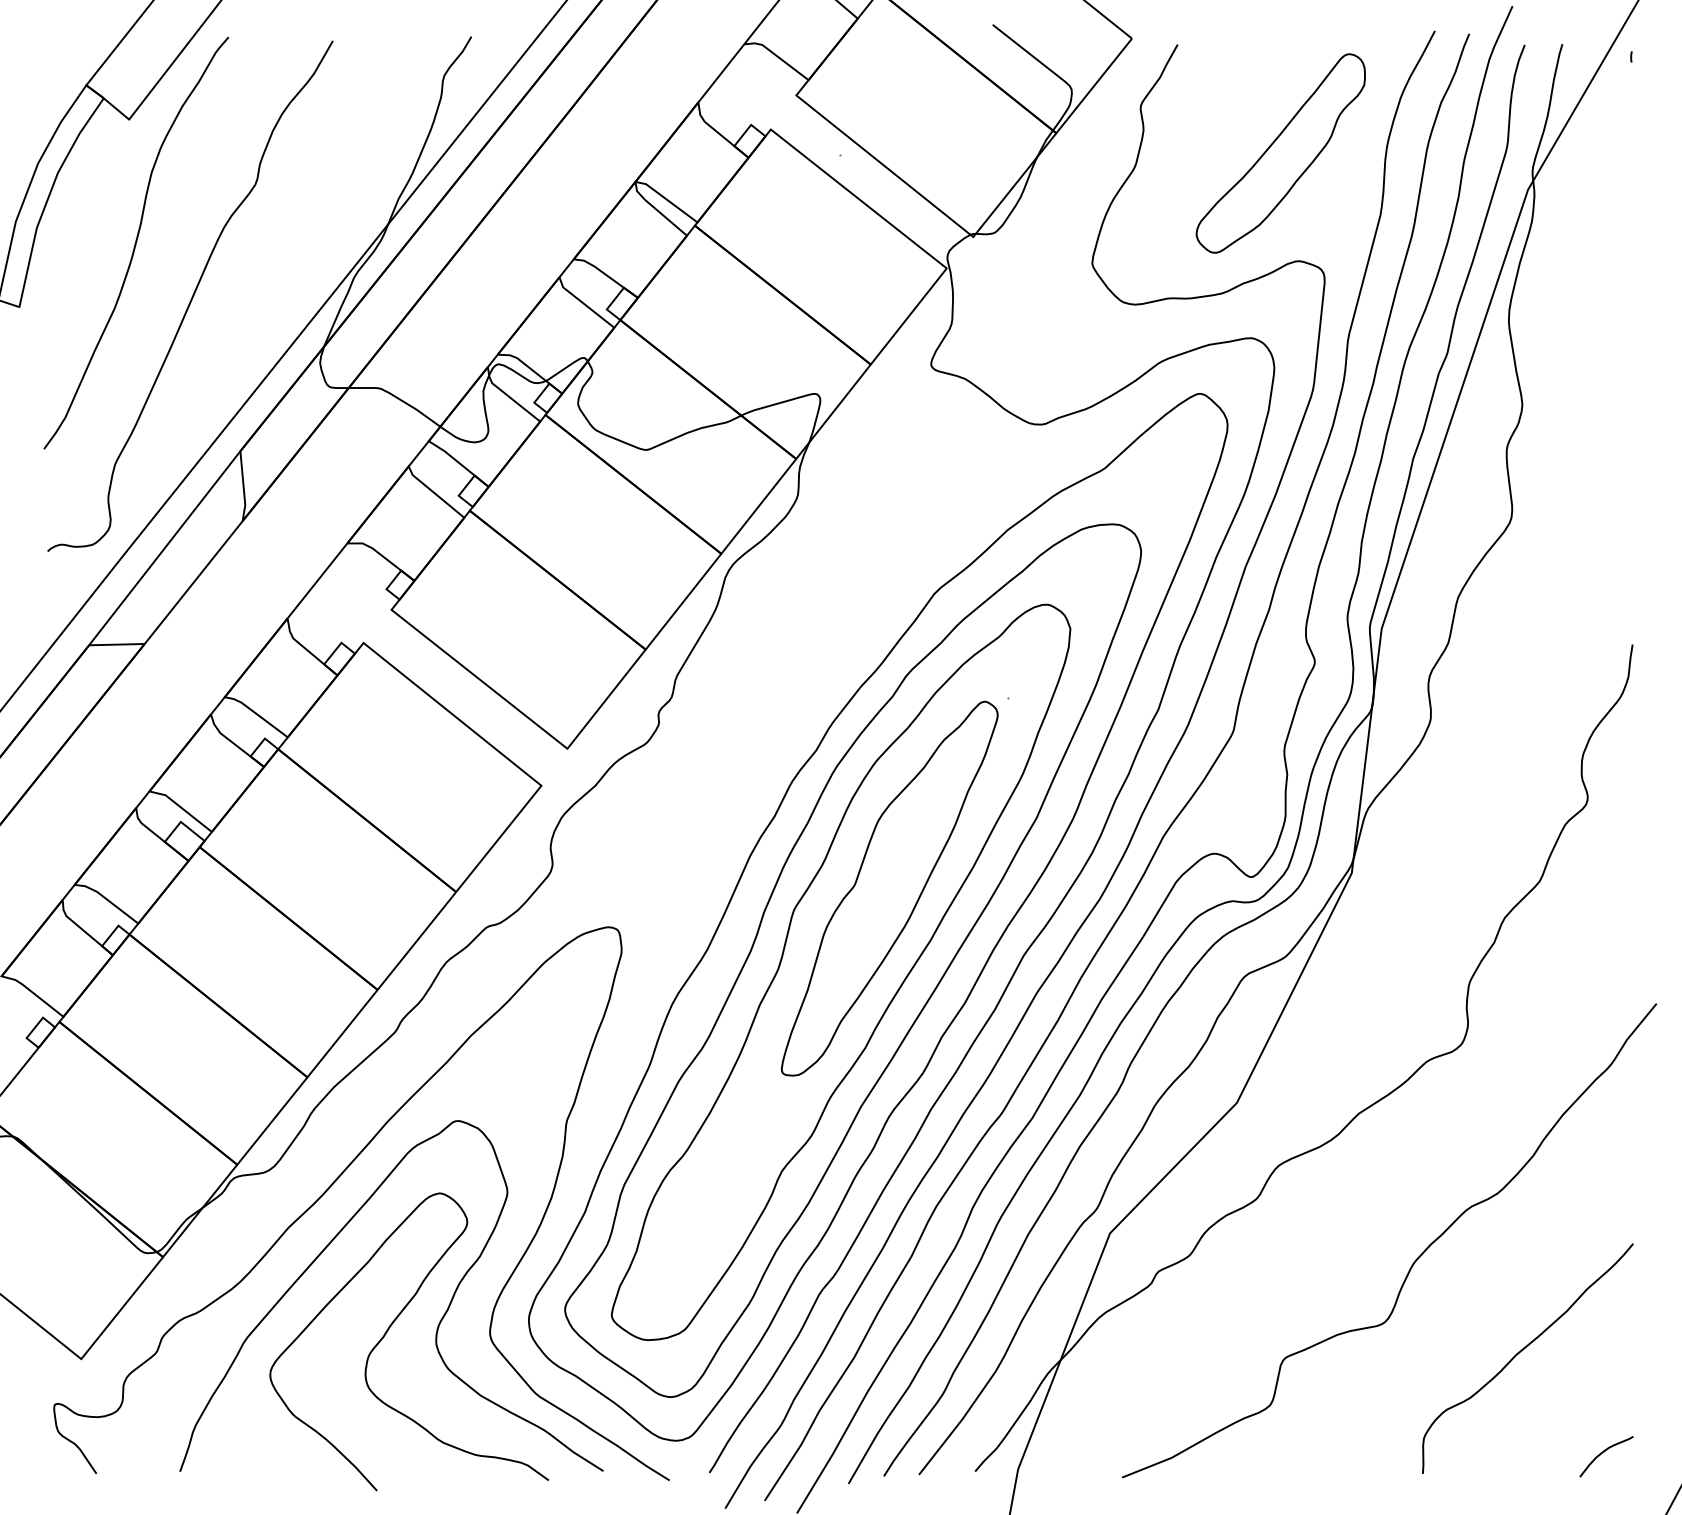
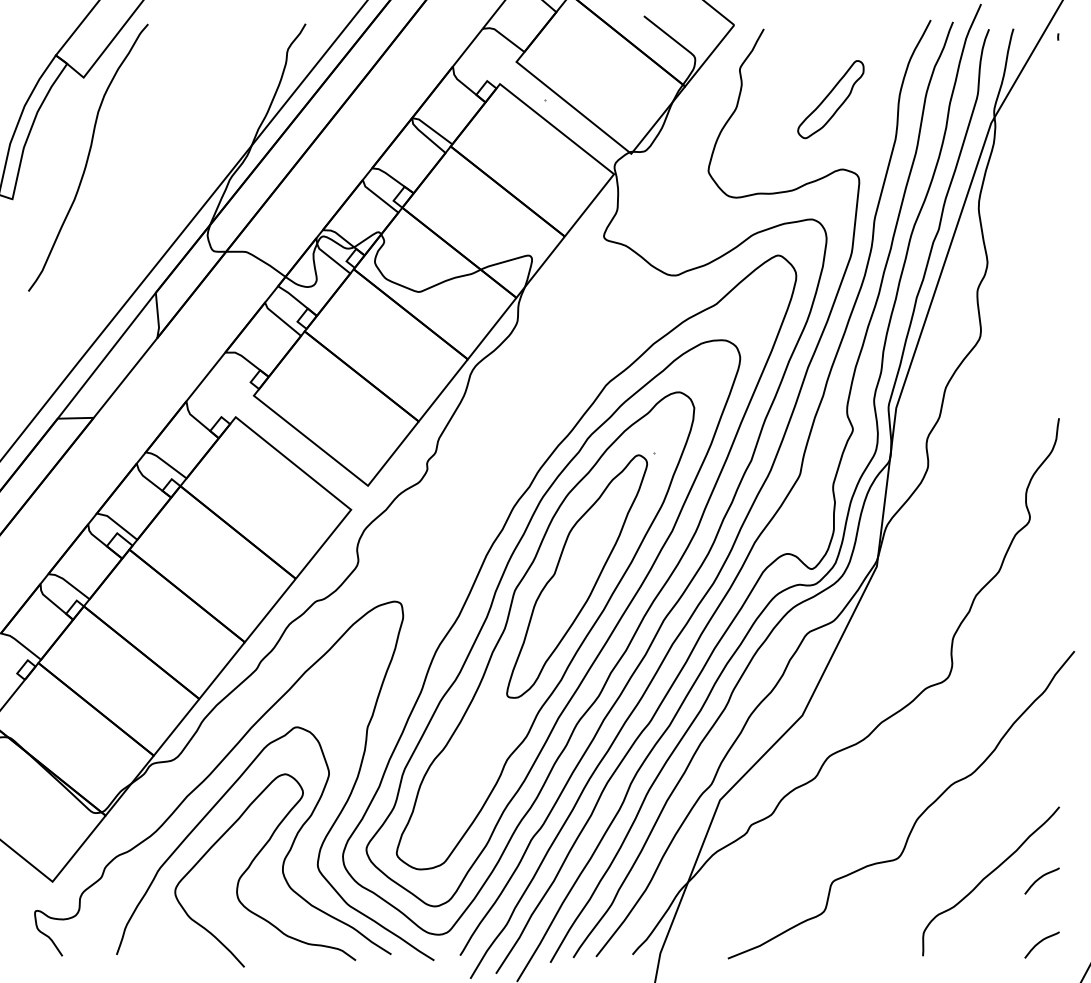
part: (1280, 153) -> (830, 99), size x0.6
curve: (192, 296) -> (124, 192), removed
curve: (1605, 1354) -> (1041, 878), added

